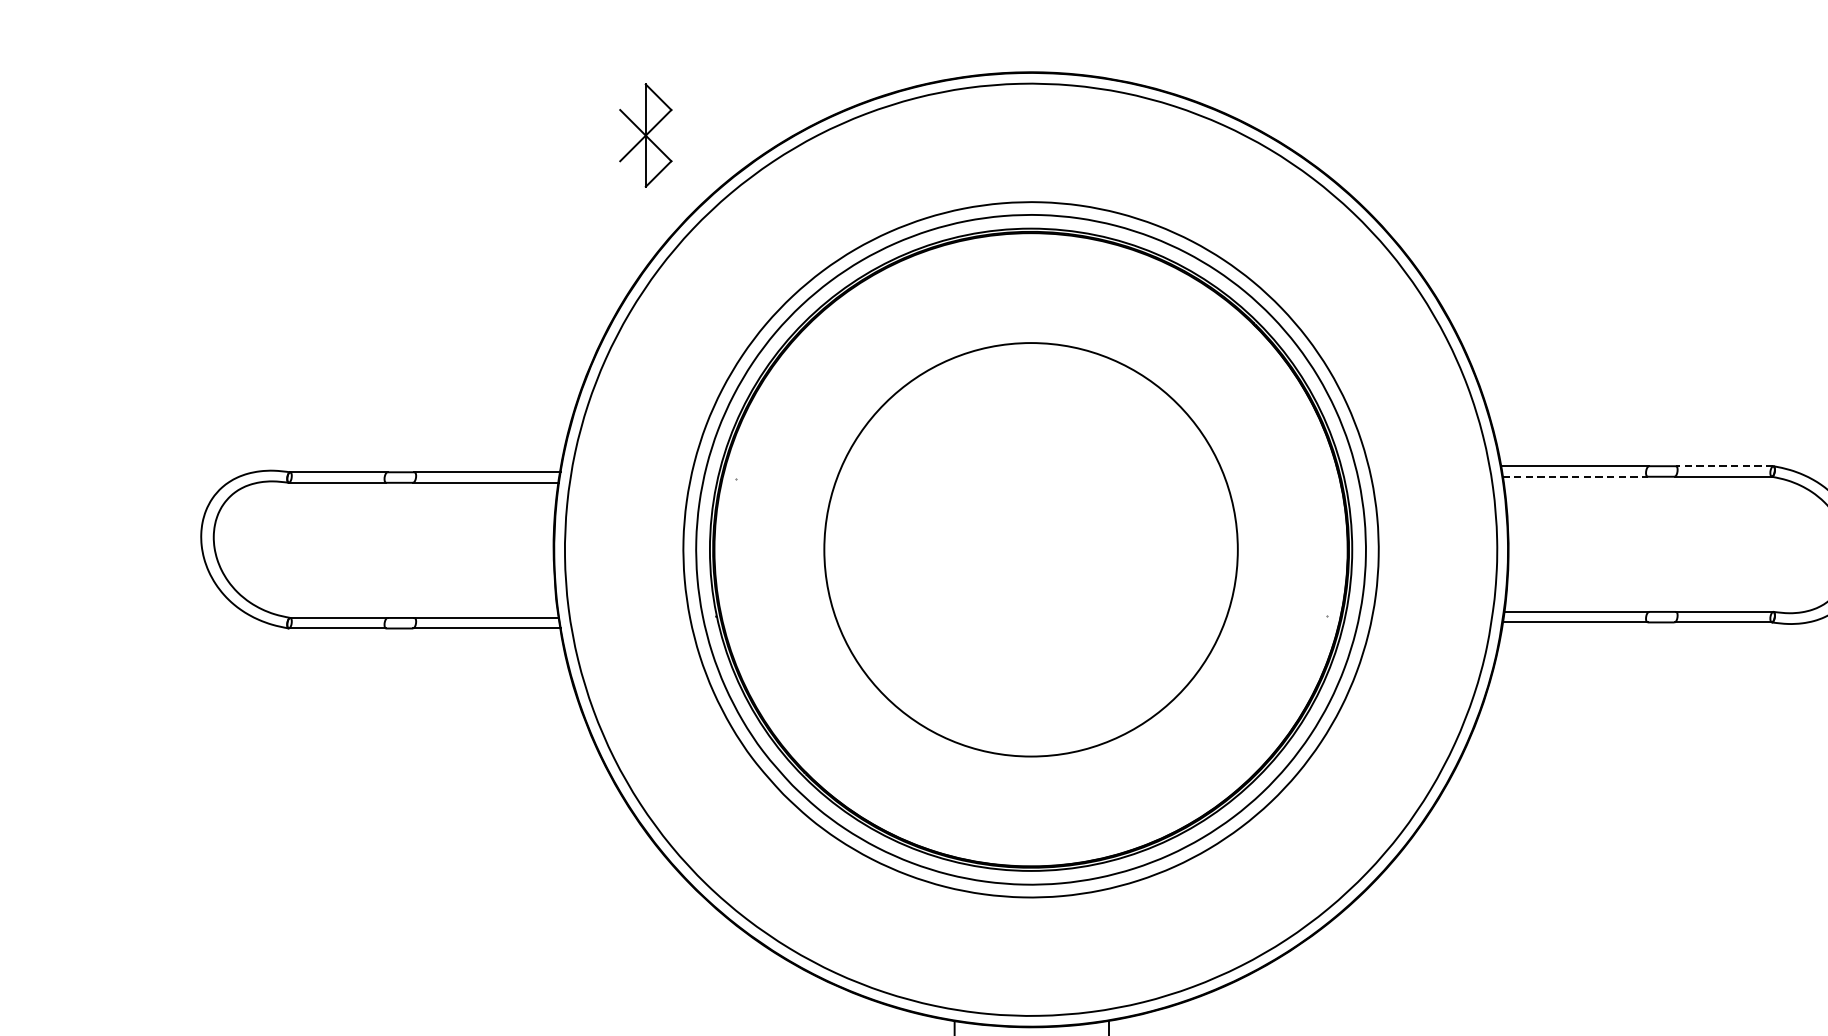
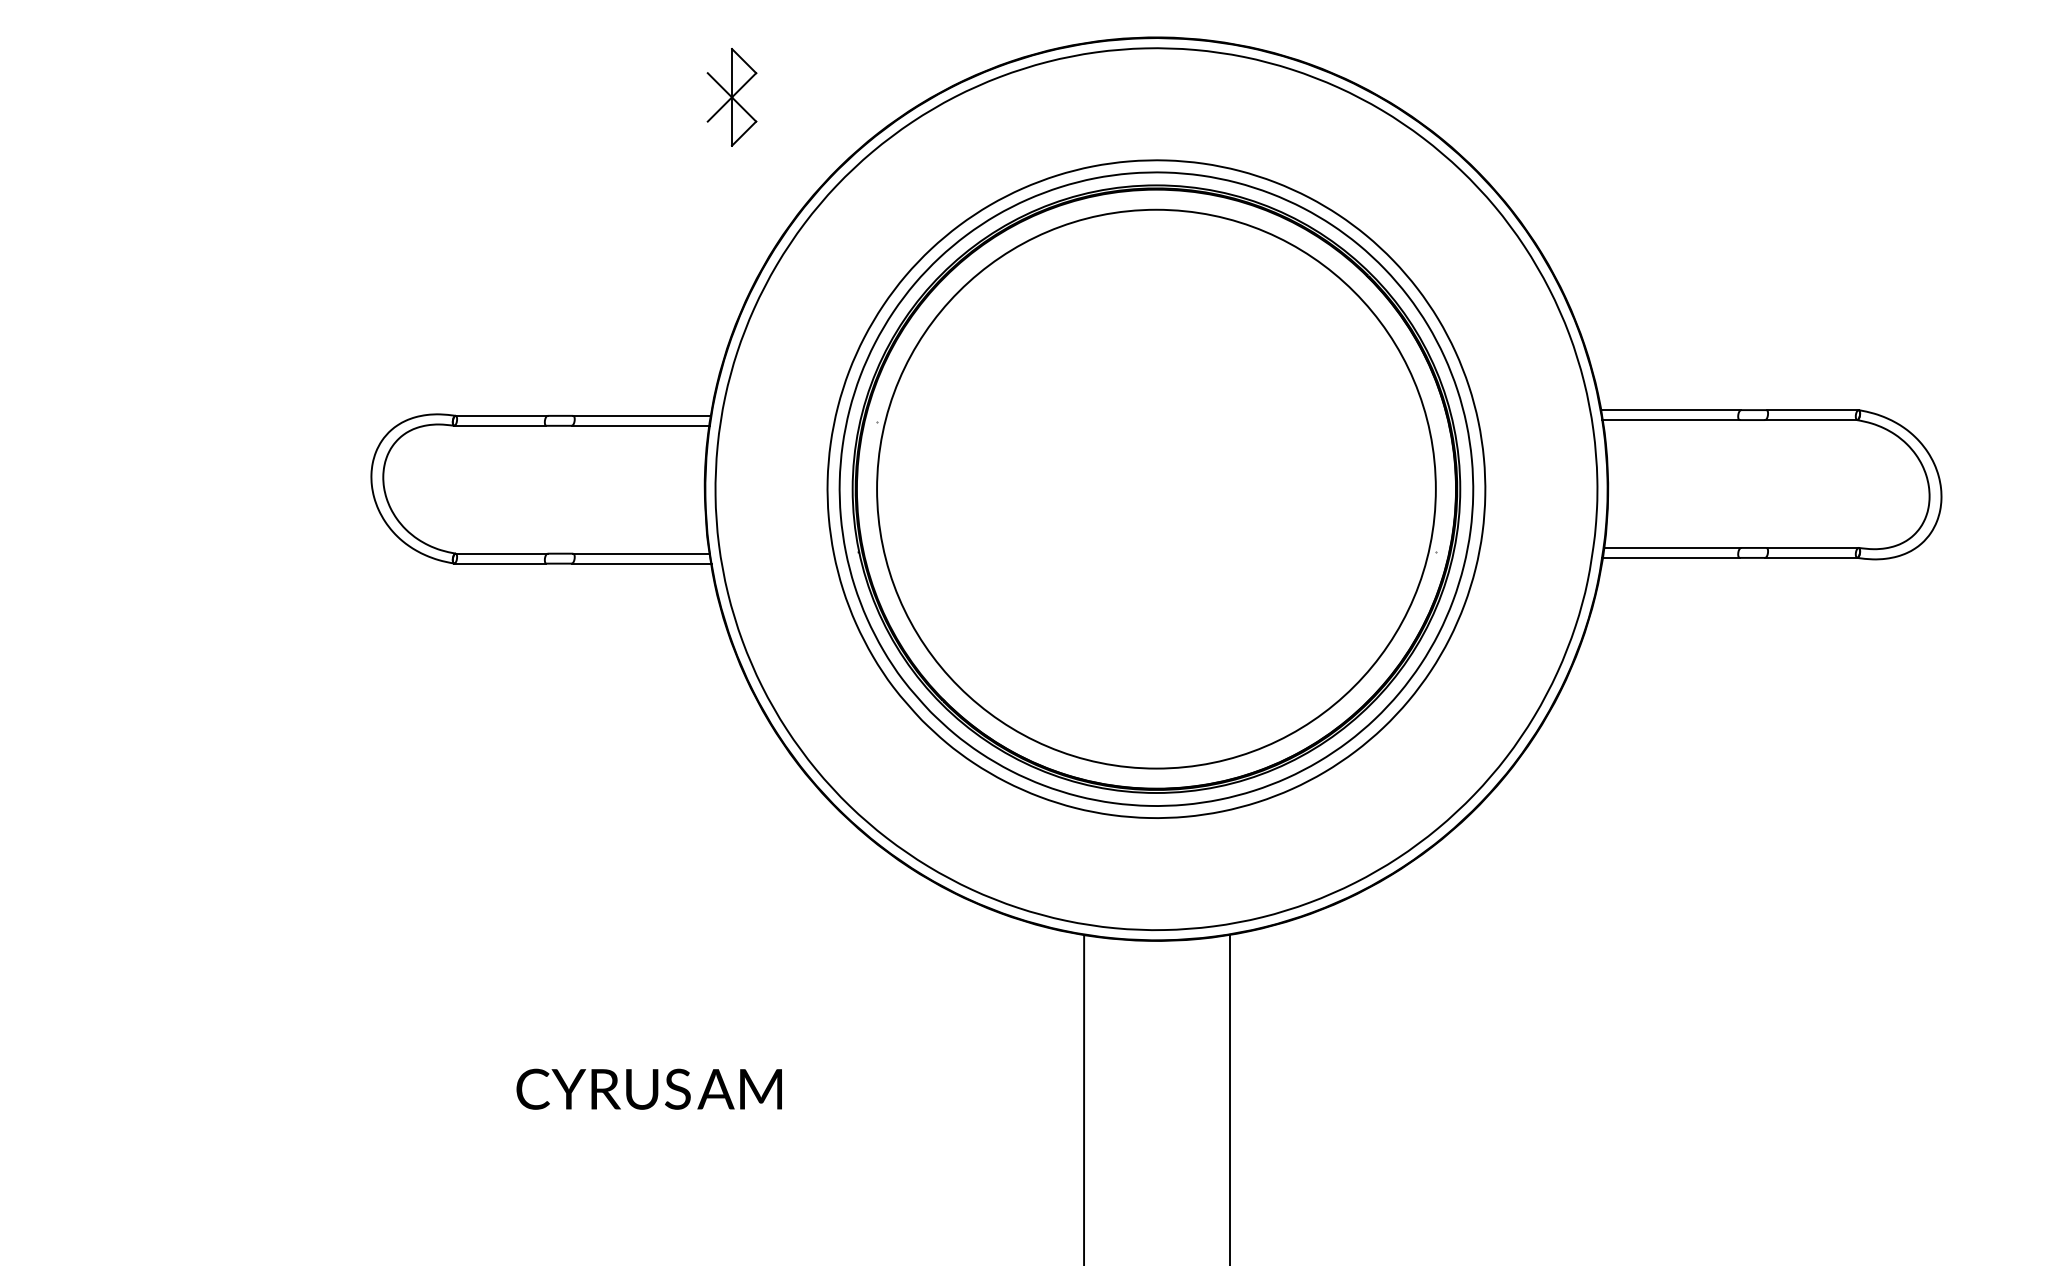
part: (645, 135) -> (731, 97), moved
line: (1724, 466) -> (1812, 410), dashed -> solid
line: (1574, 477) -> (1670, 420), dashed -> solid
circle: (1031, 549) -> (1156, 488), size x1.43

